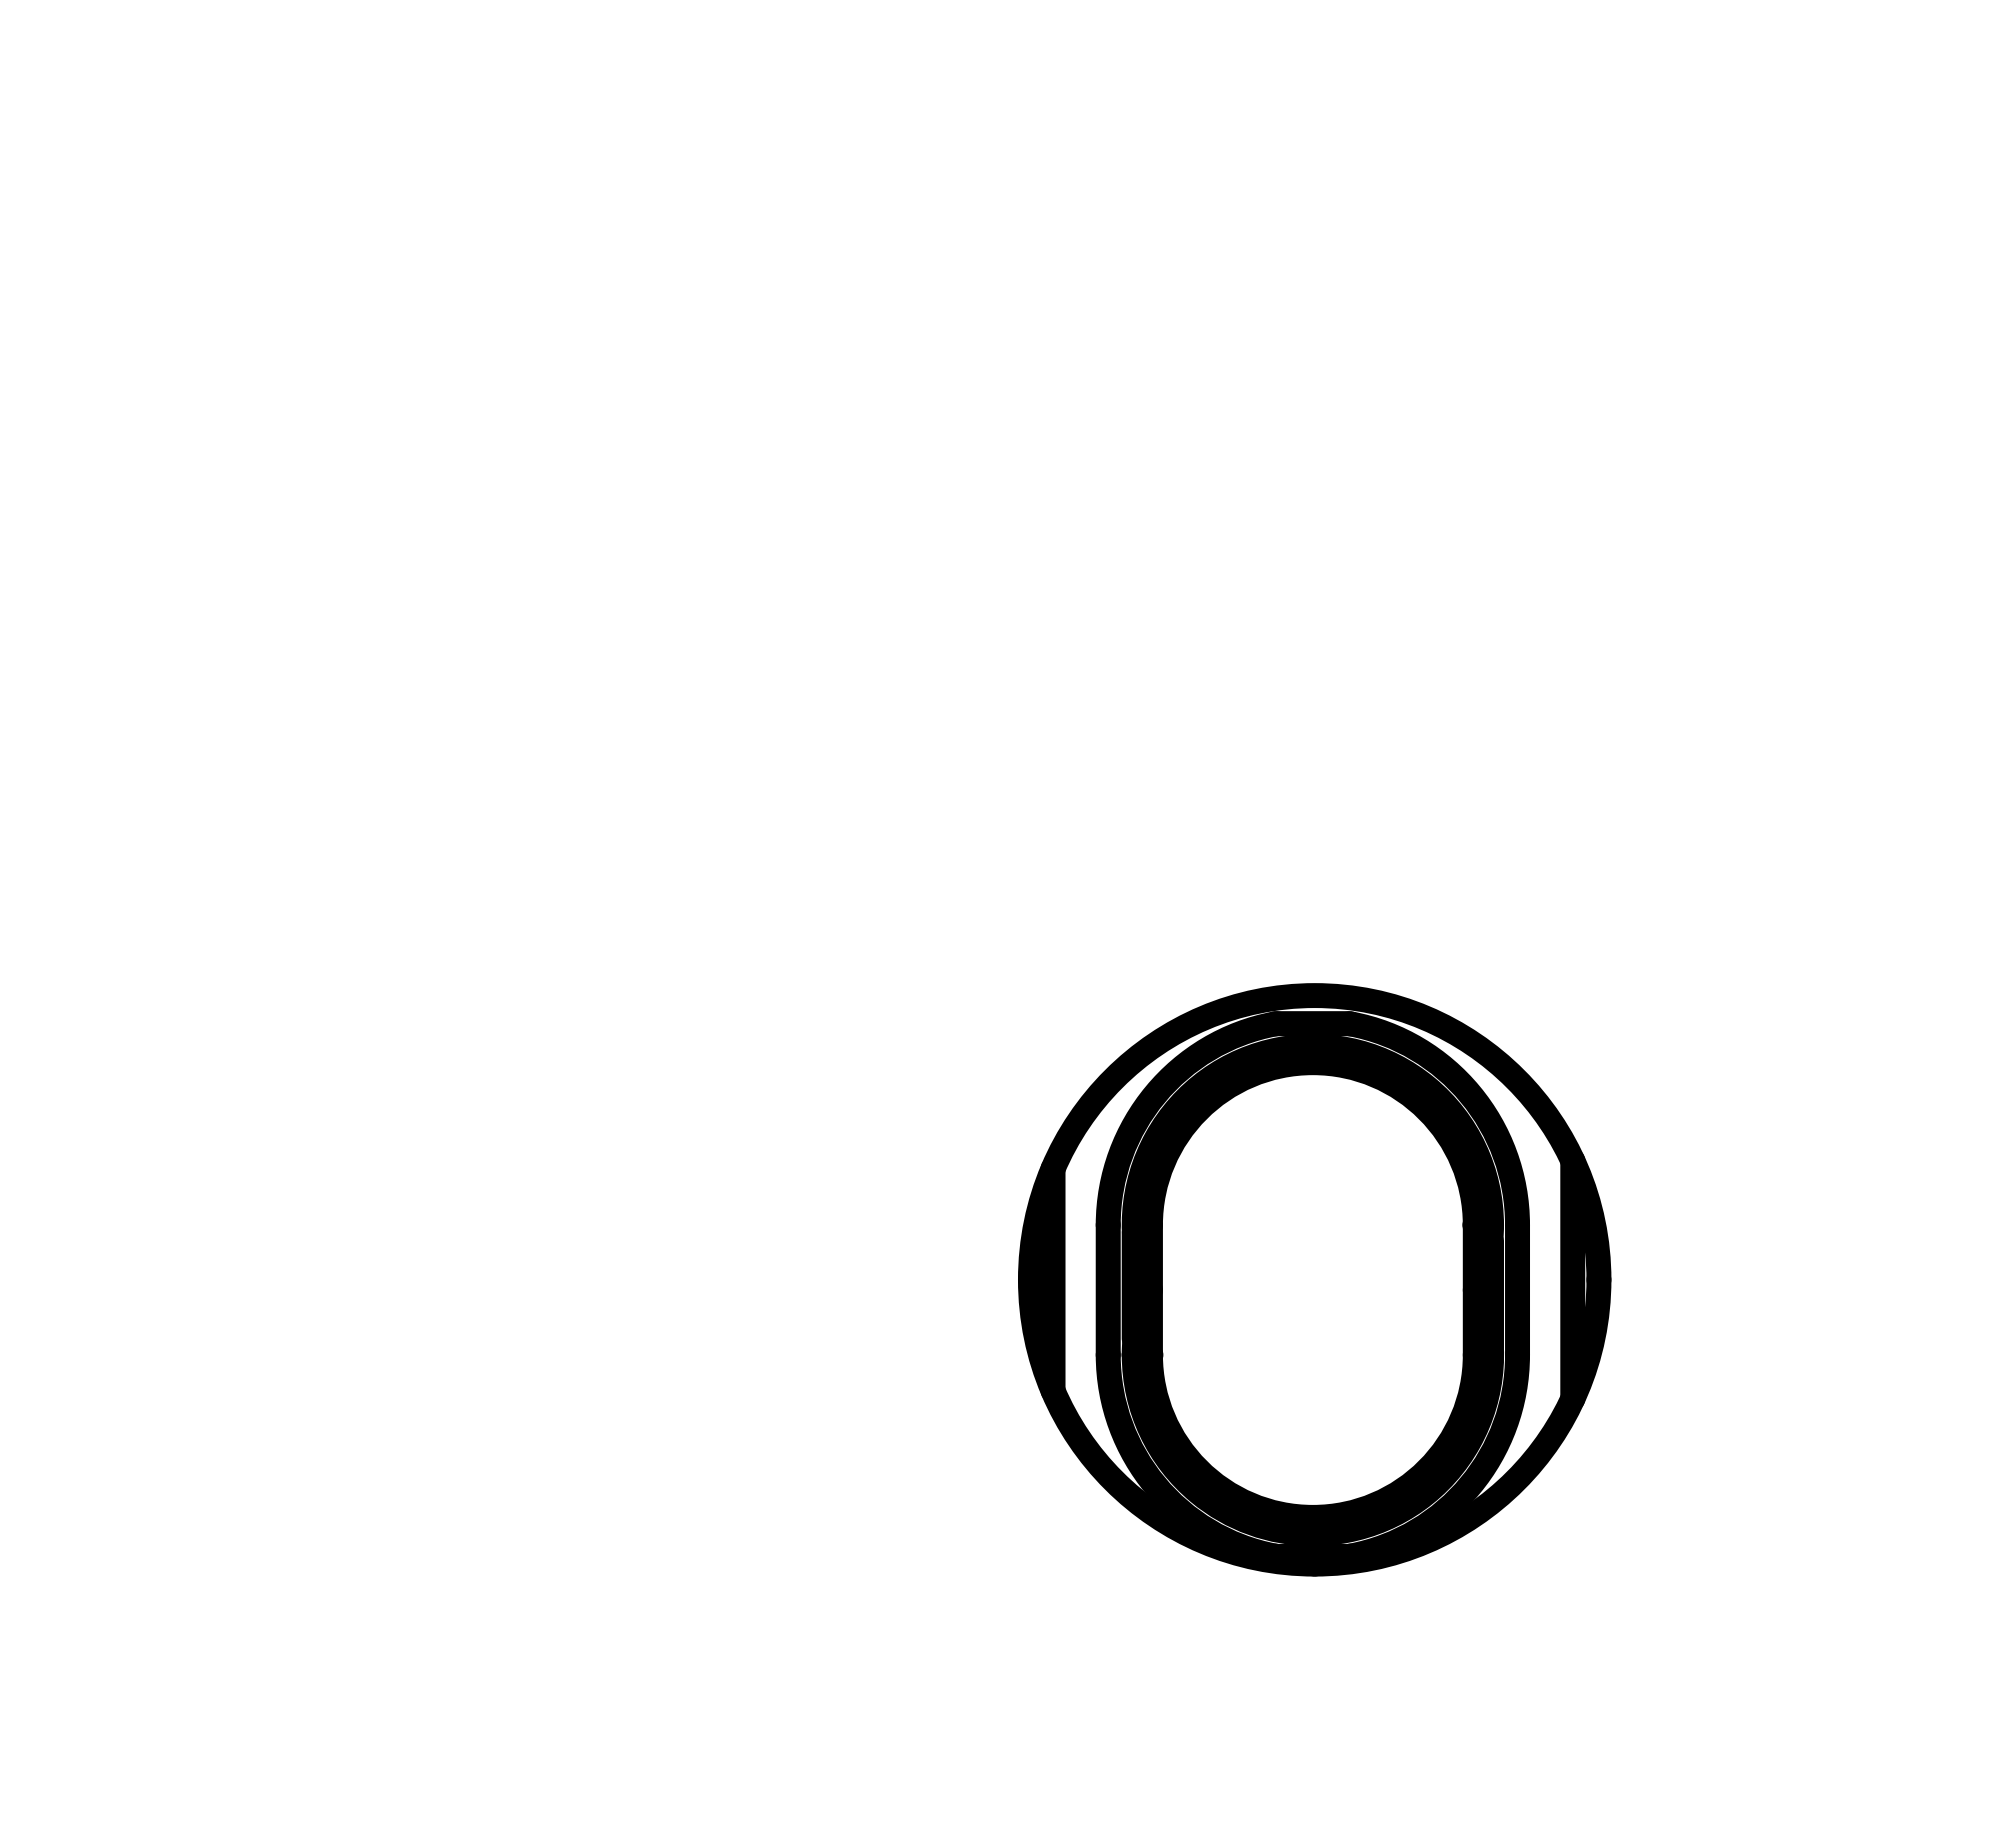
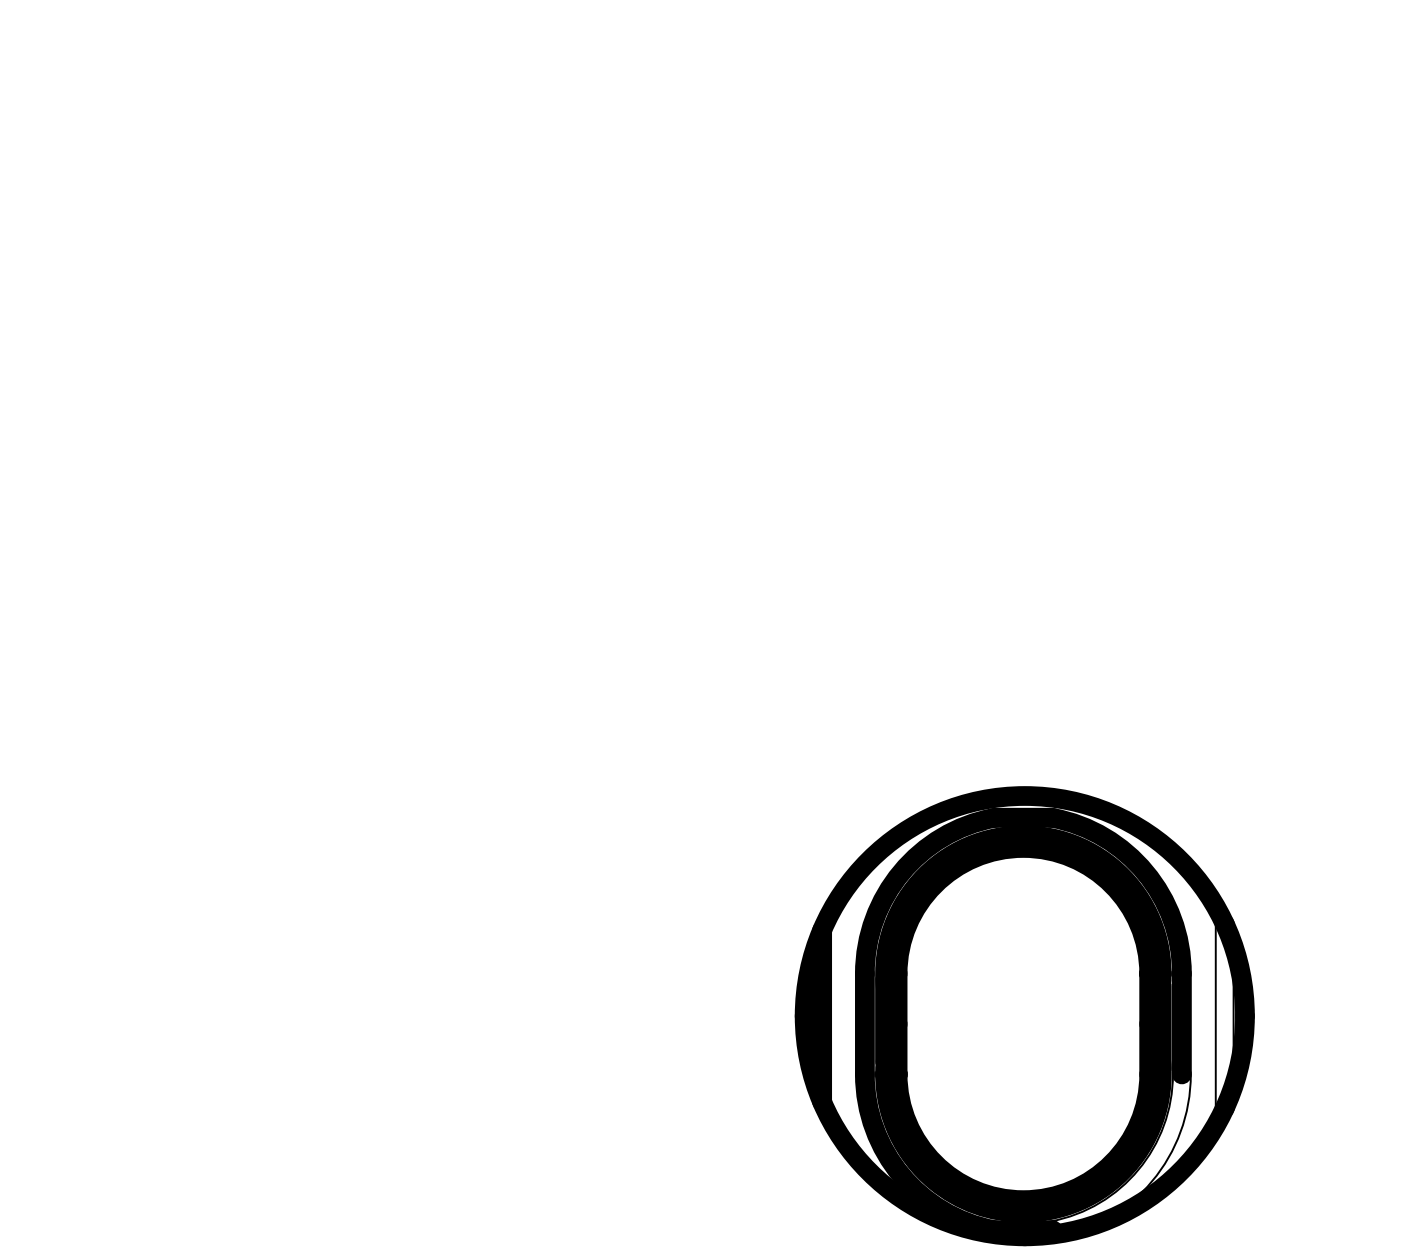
fill: (1572, 1279) -> (1224, 1015), removed
fill: (1434, 1455) -> (1117, 1152), removed

